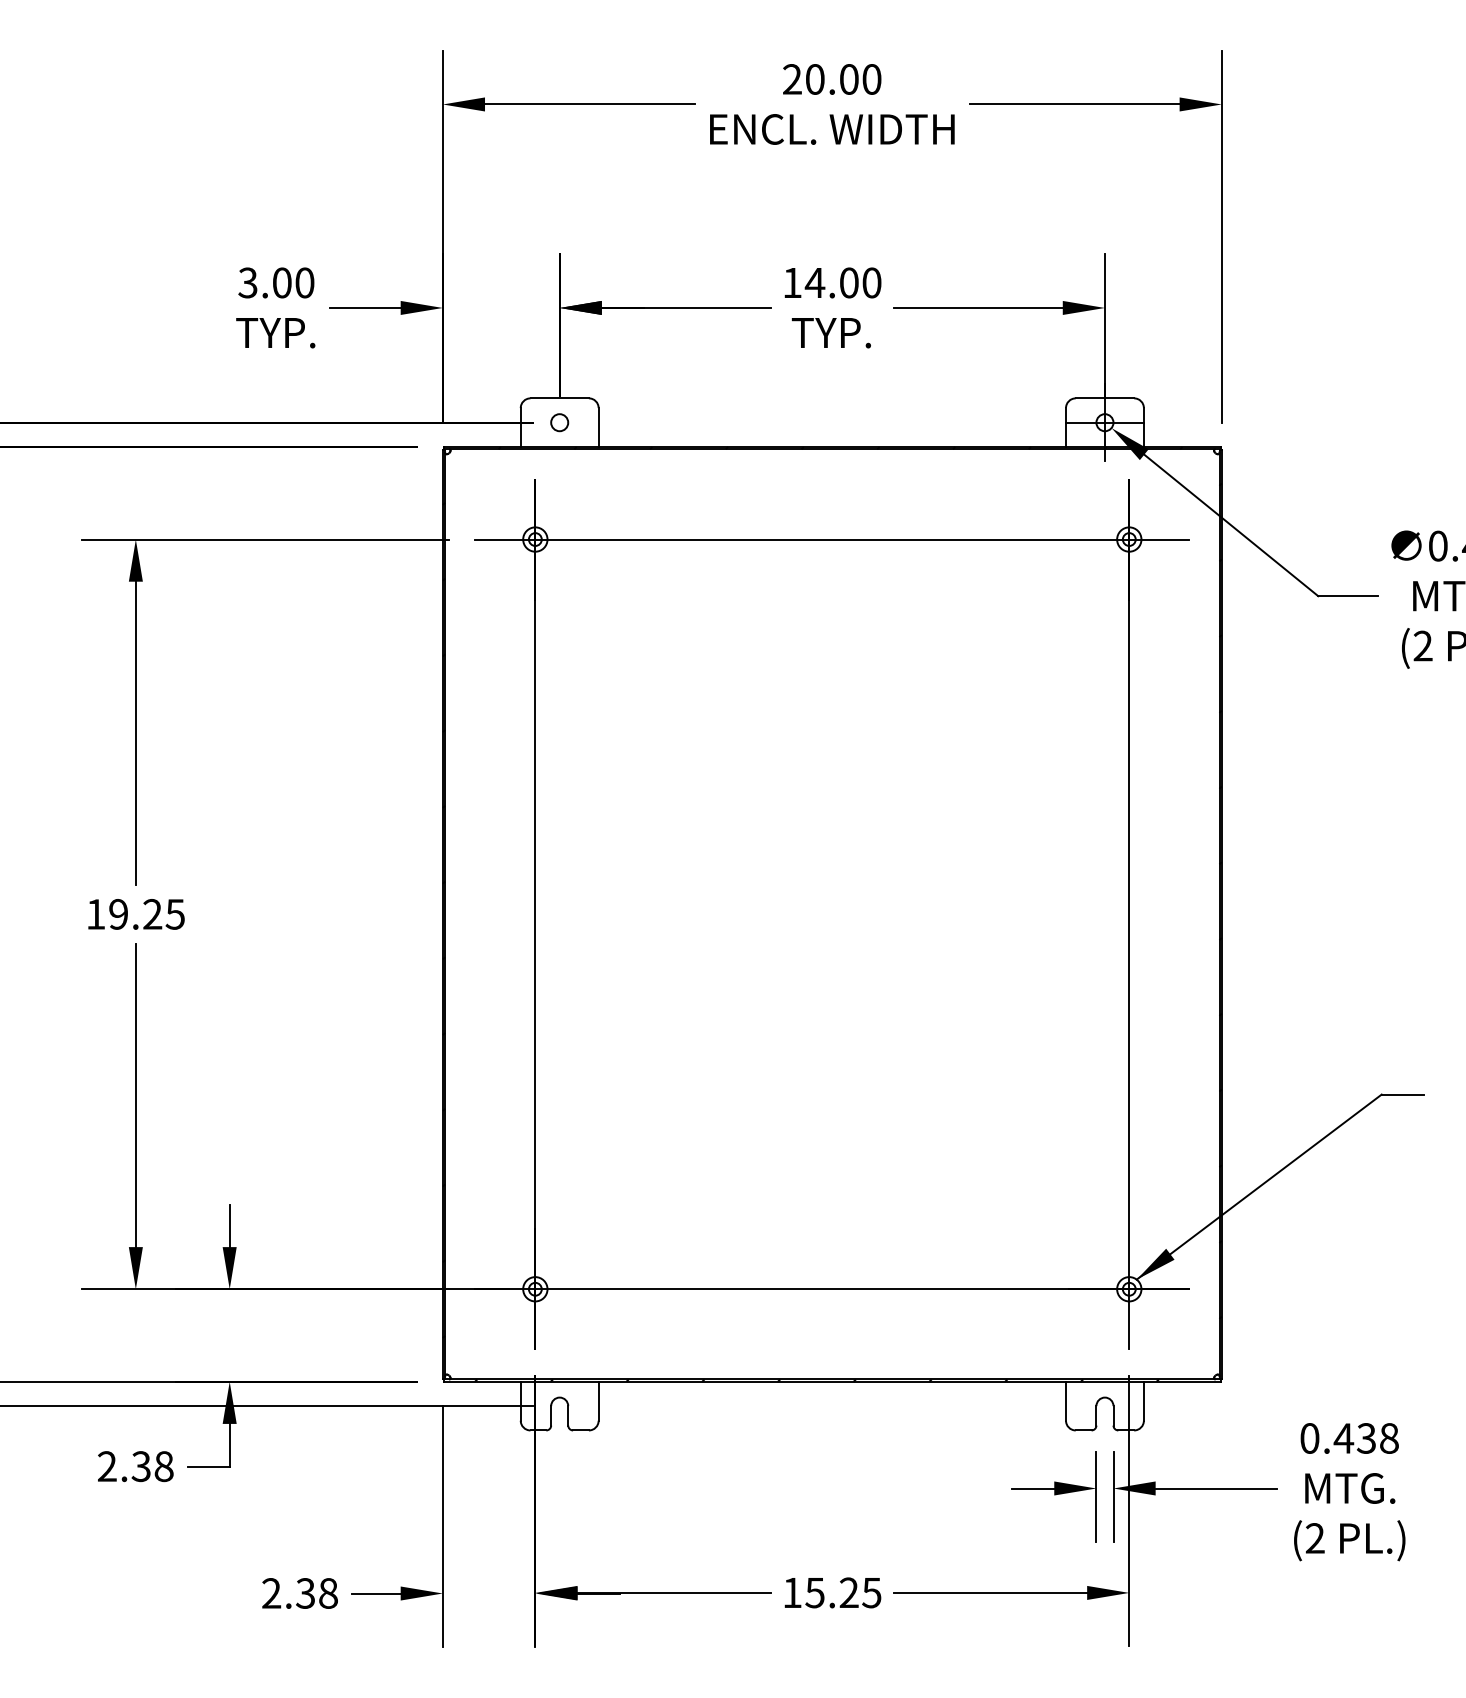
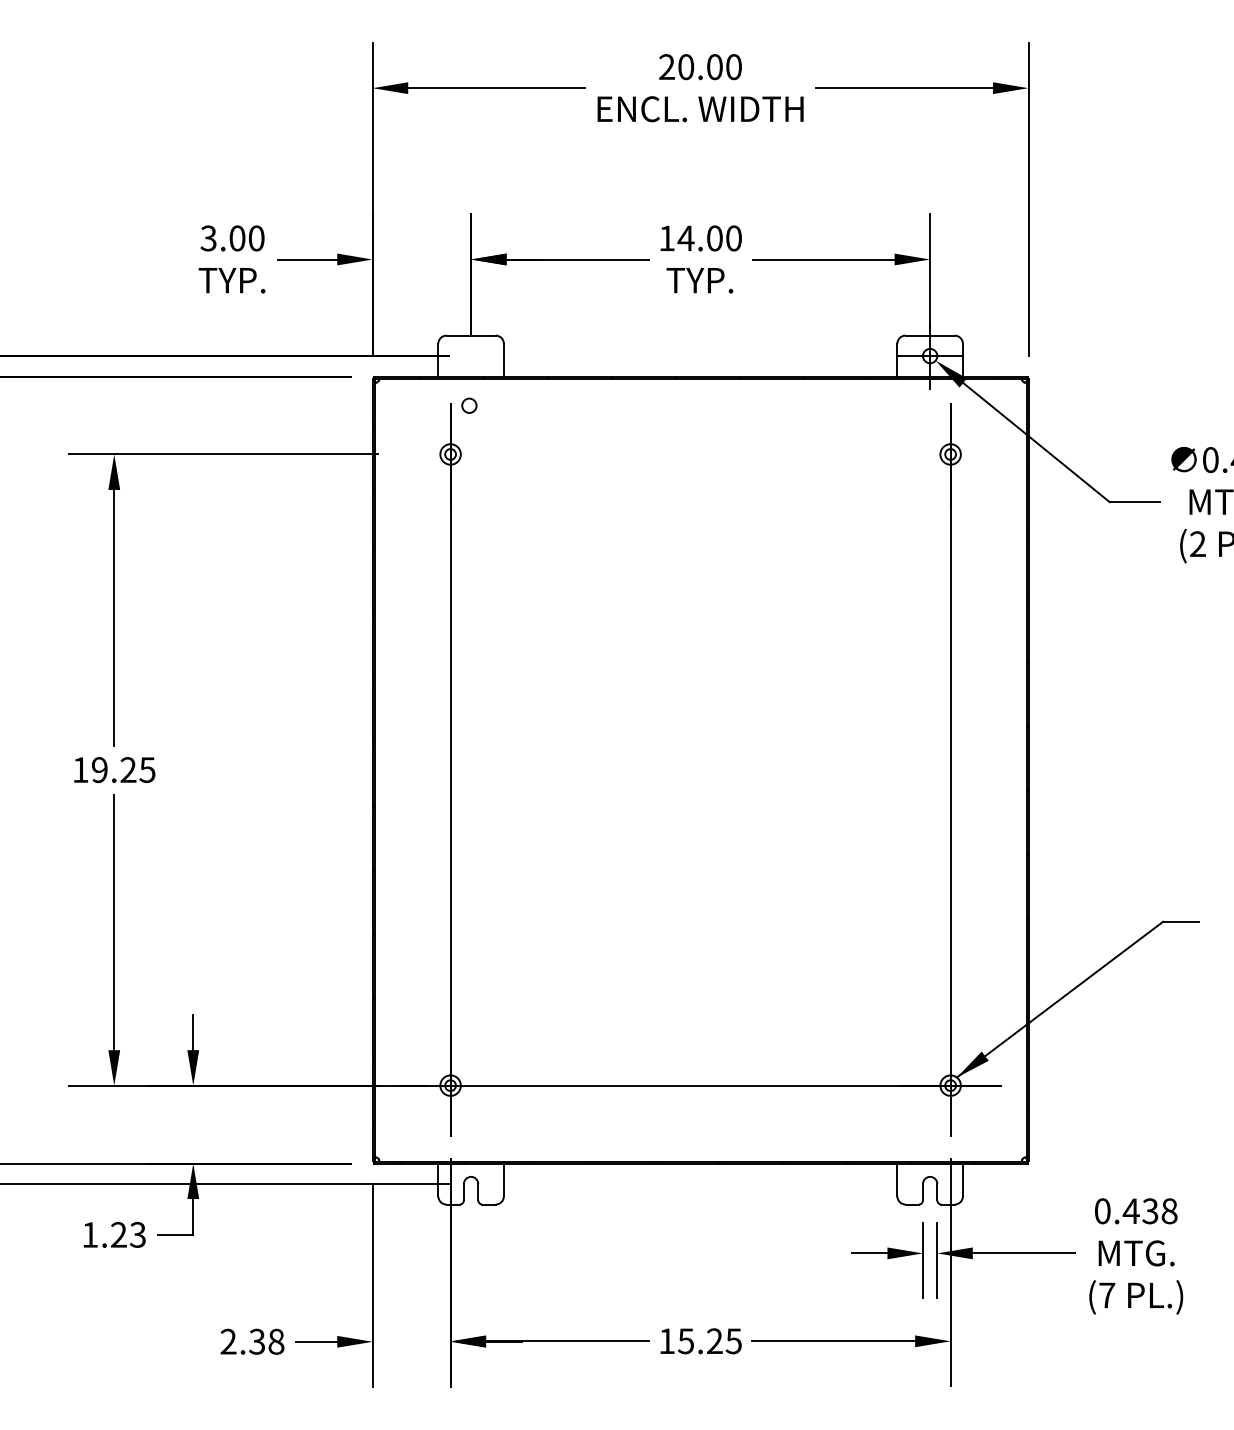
circle: (559, 422) -> (469, 405), moved
line: (832, 539) -> (700, 454), removed
text: (135, 1466) -> (113, 1234), 2.38 -> 1.23
text: (1314, 1538) -> (1106, 1295), (2 -> (7

